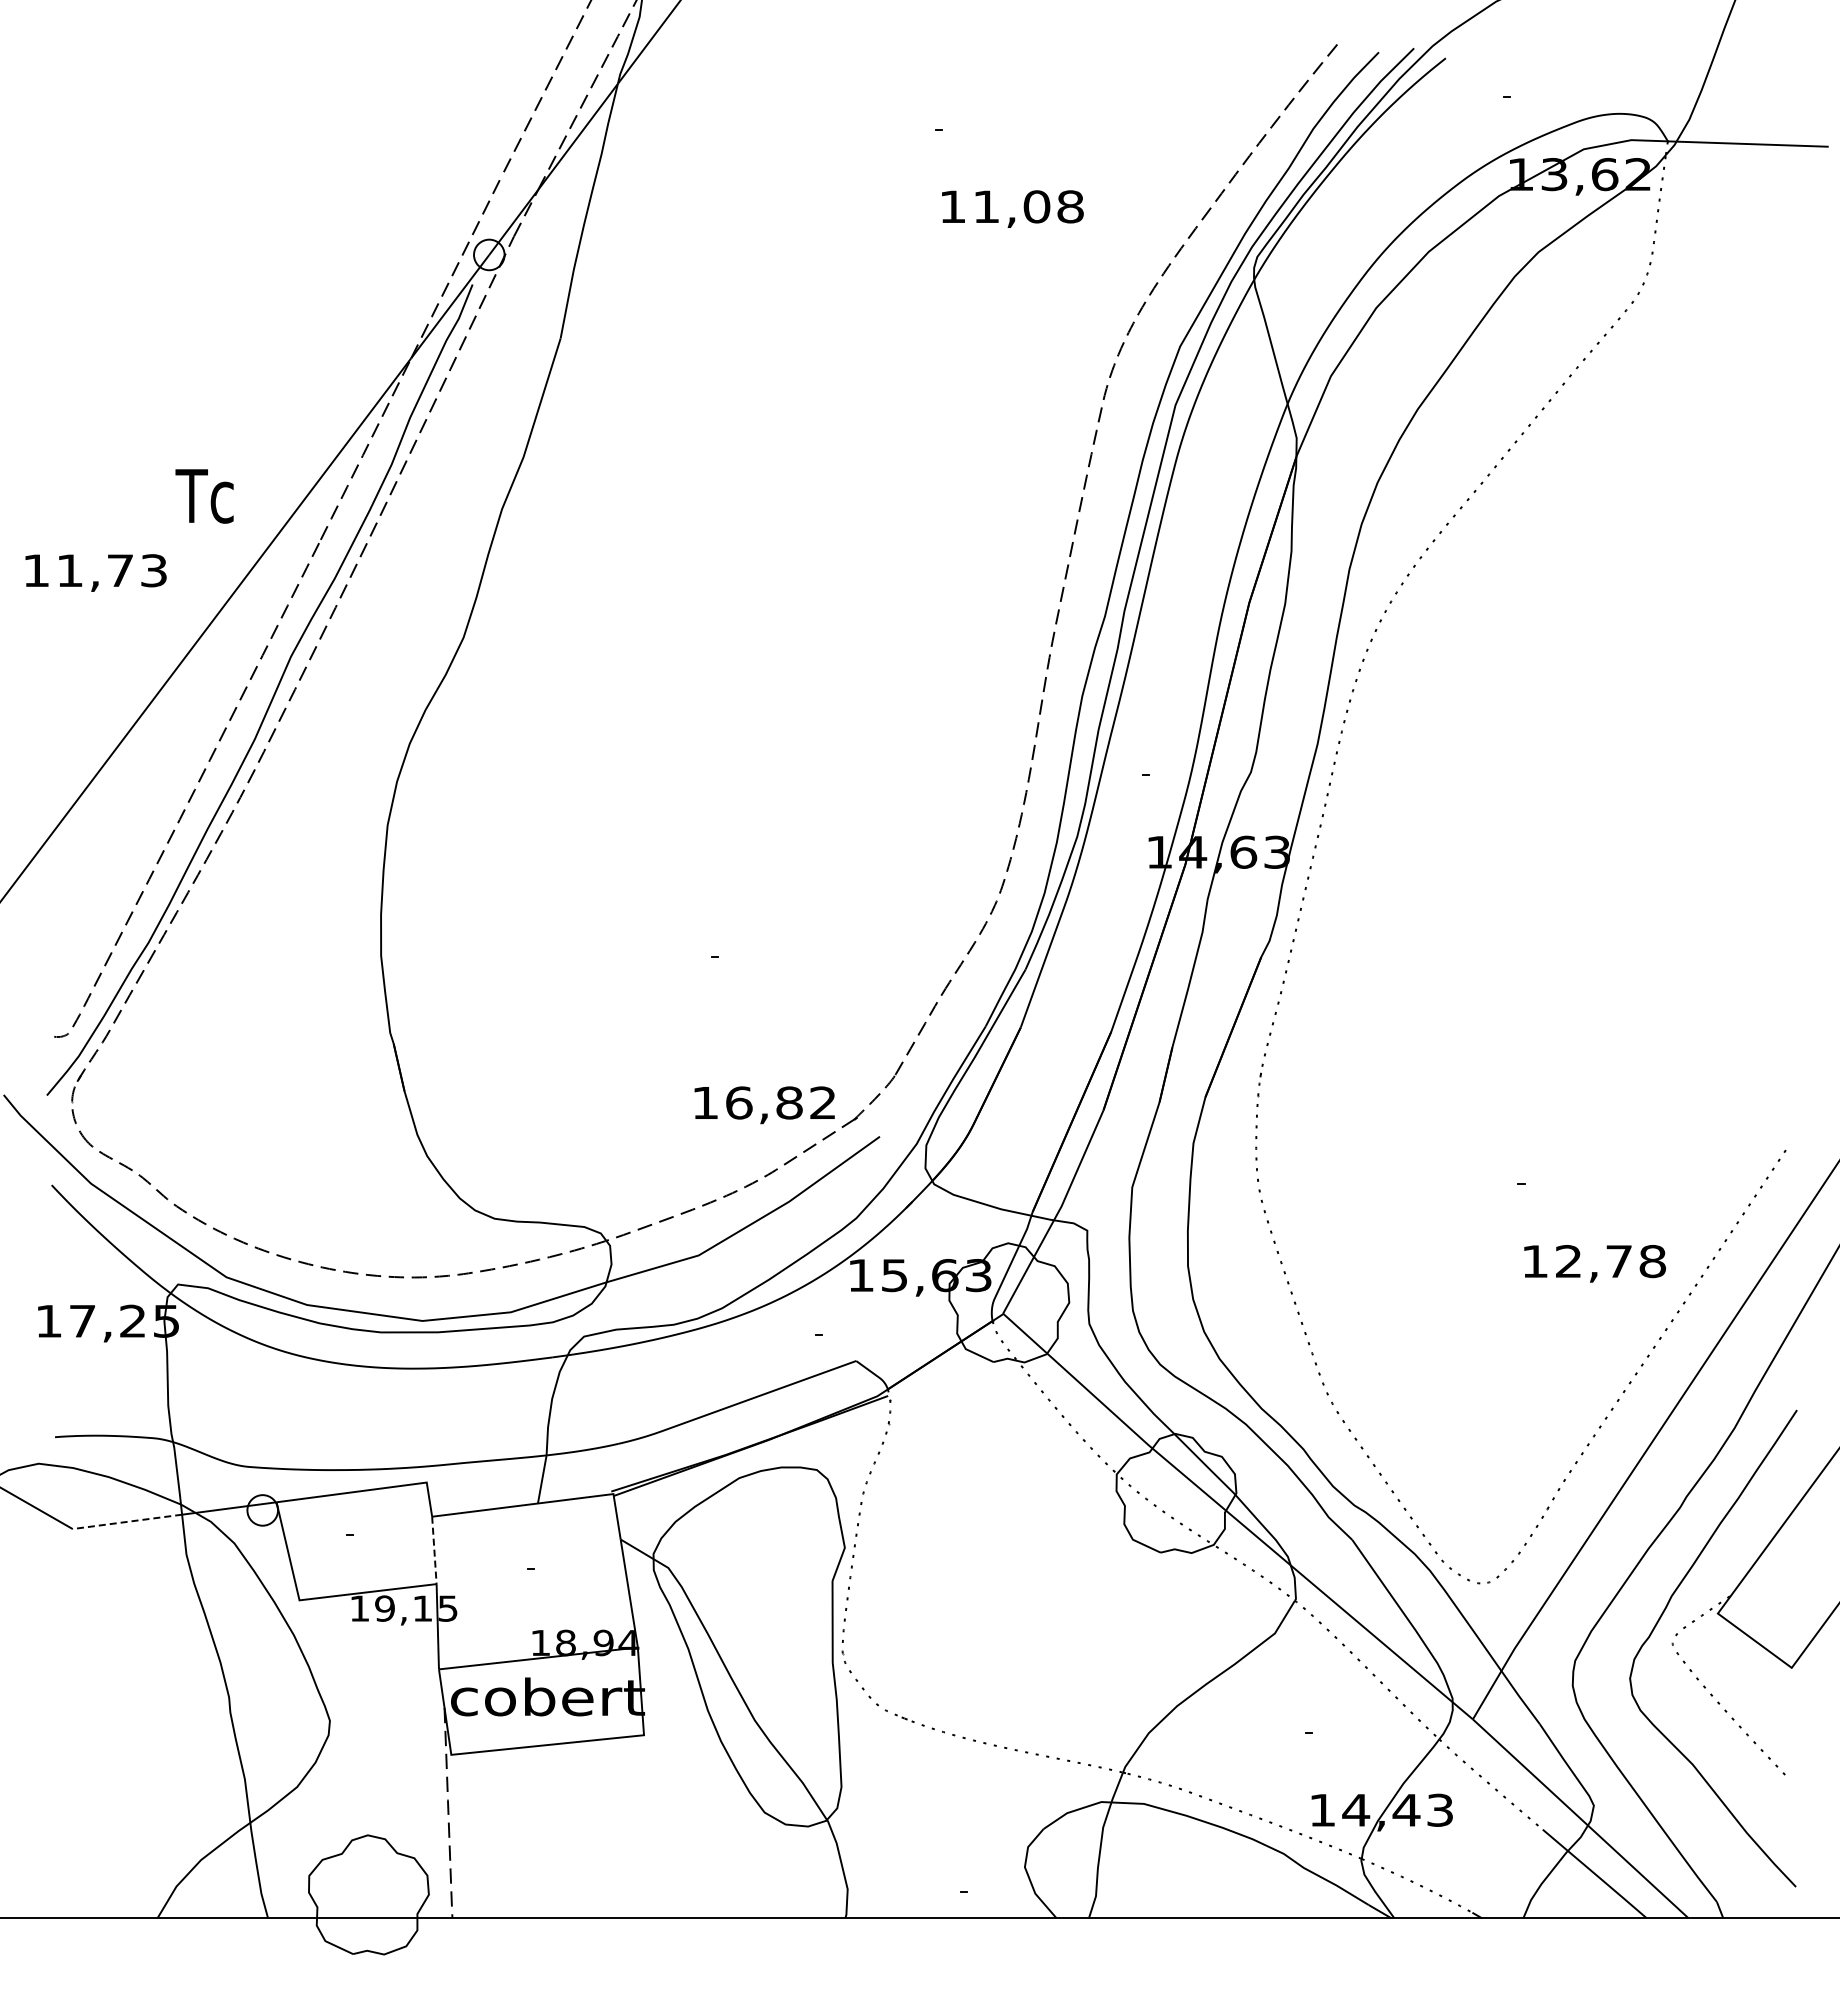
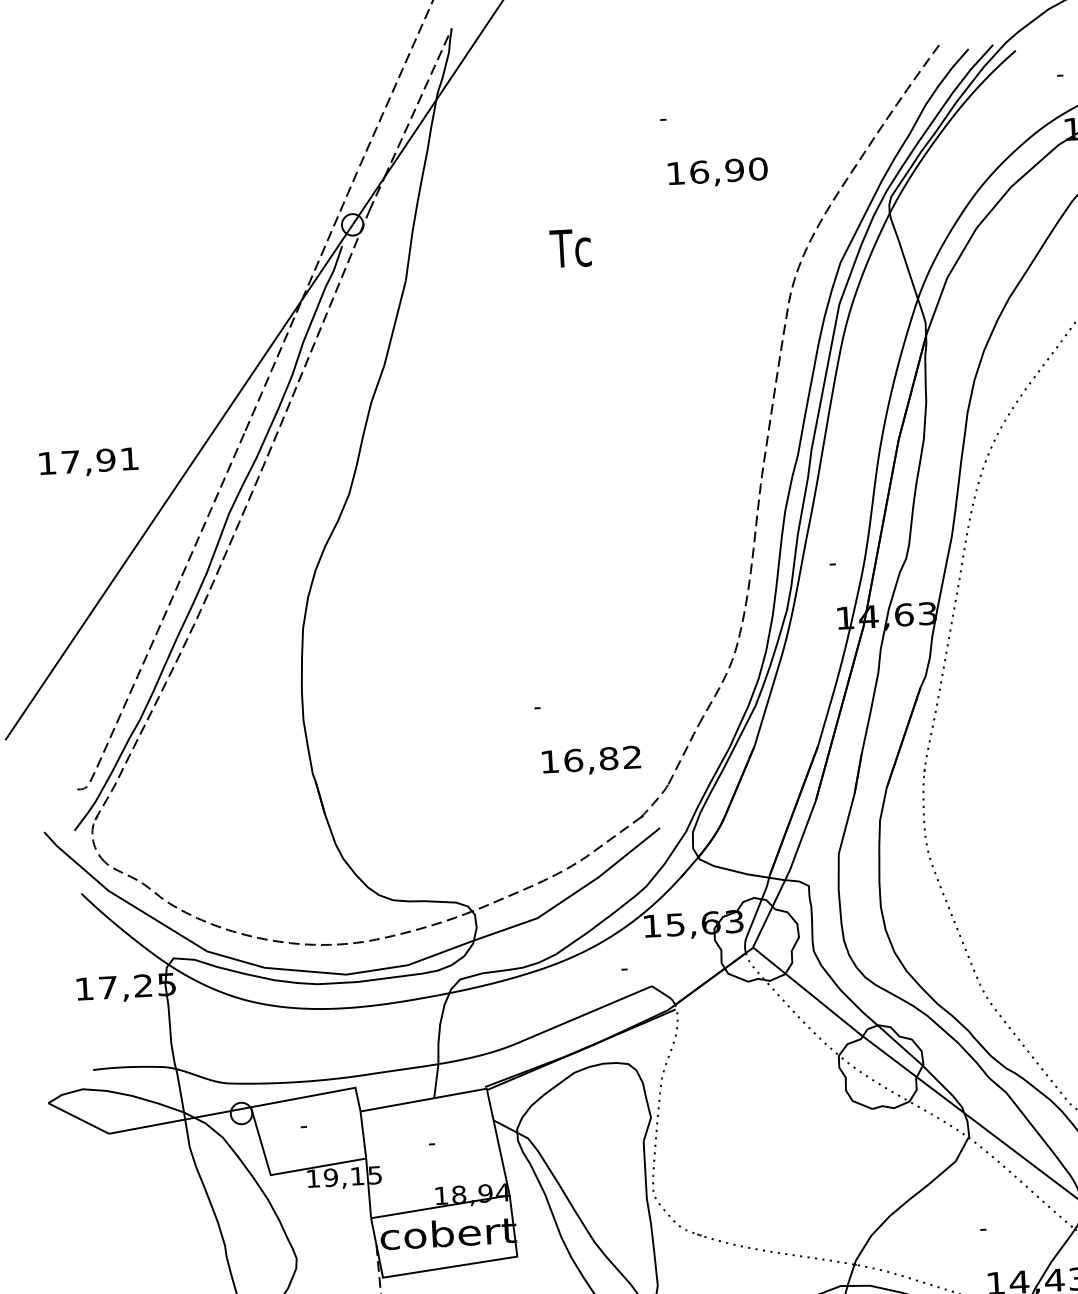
text: (1028, 206) -> (728, 170), 11,08 -> 16,90
text: (204, 496) -> (570, 248), moved
text: (111, 570) -> (99, 460), 11,73 -> 17,91
text: (764, 1105) -> (591, 761), moved
line: (126, 1521) -> (146, 1126), dashed -> solid
line: (434, 1550) -> (363, 1135), dashed -> solid

